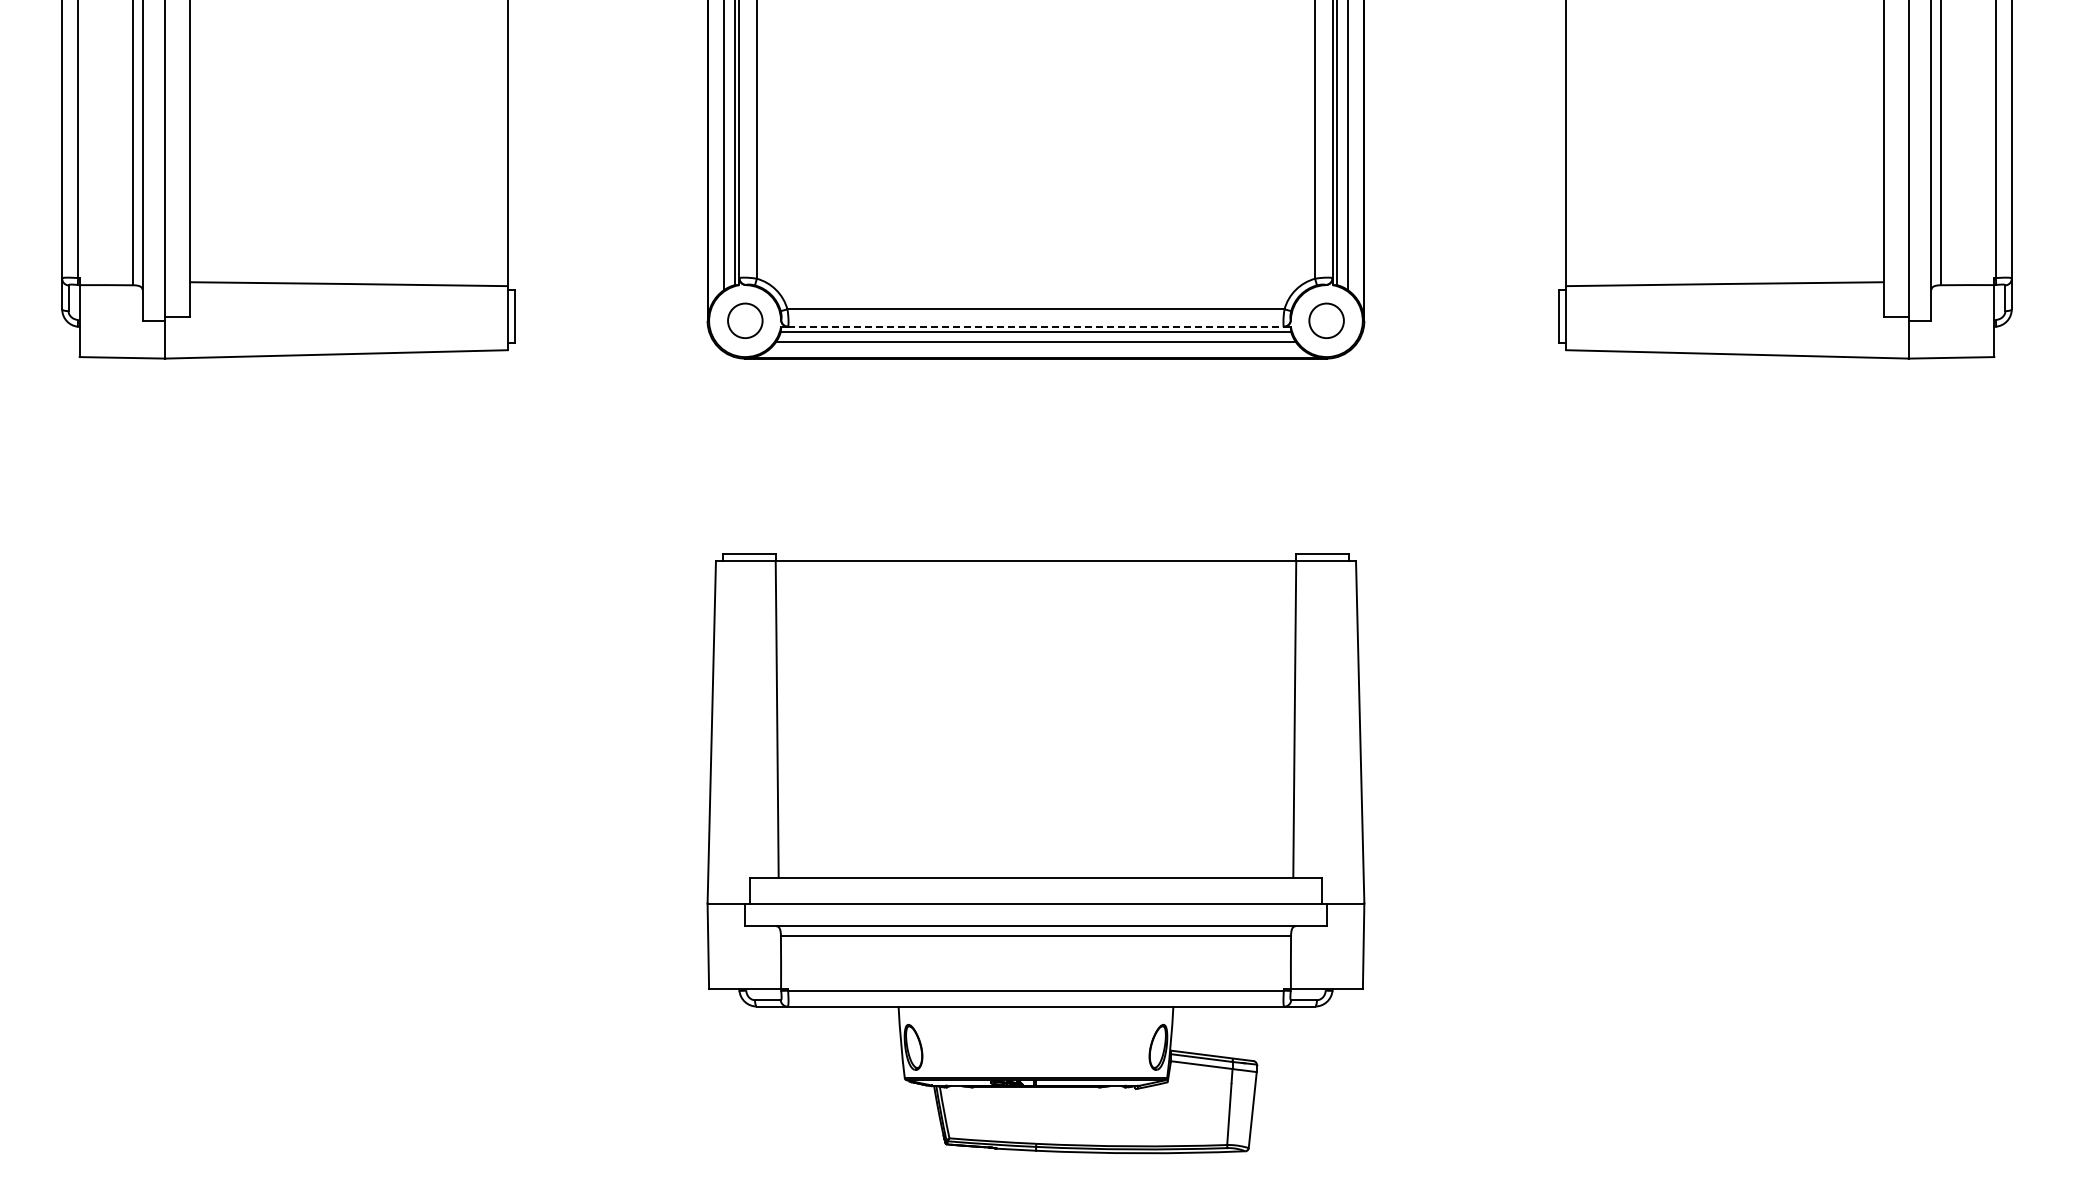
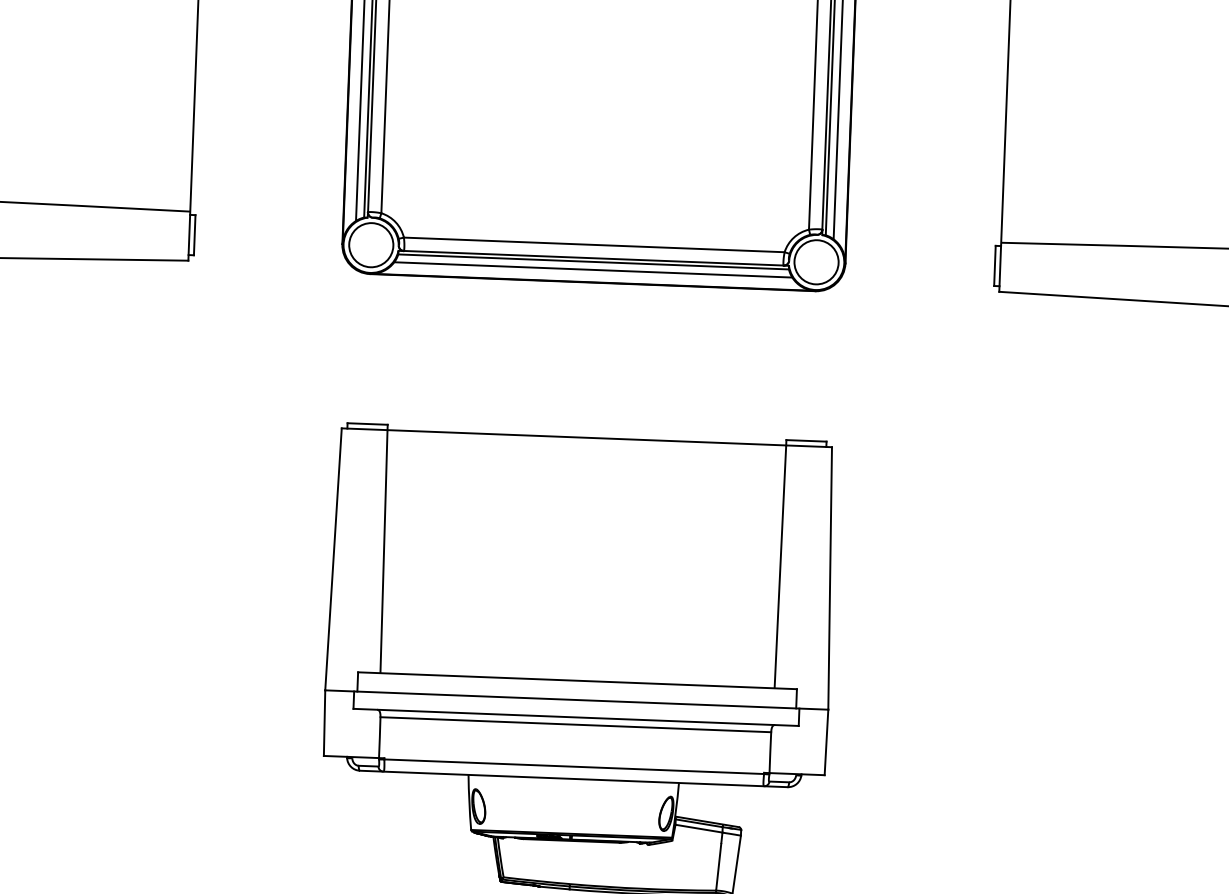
circle: (745, 320) -> (371, 244), size x1.67
circle: (1326, 320) -> (816, 262), size x1.67
line: (1036, 326) -> (594, 258), dashed -> solid

